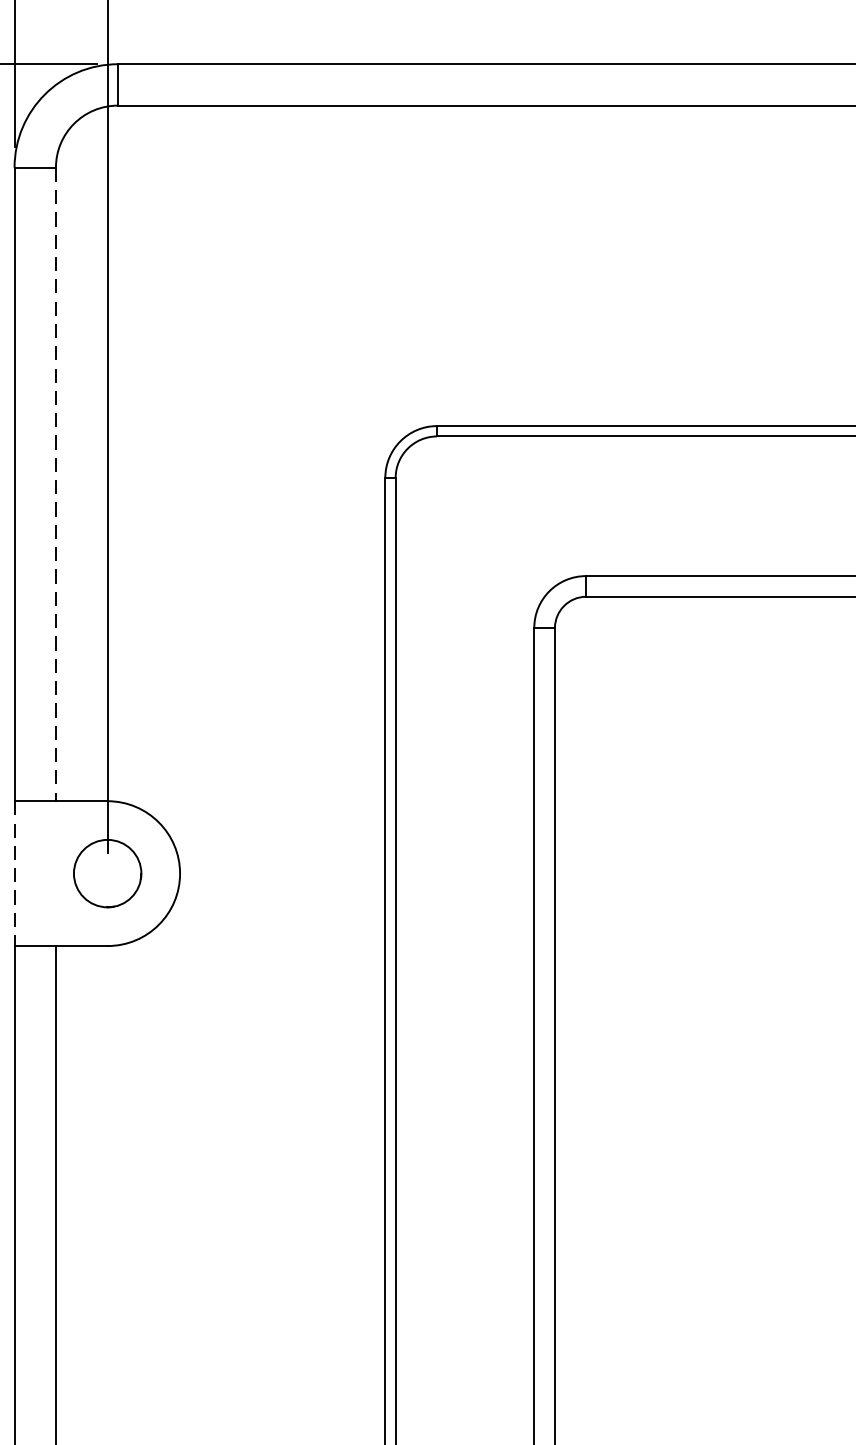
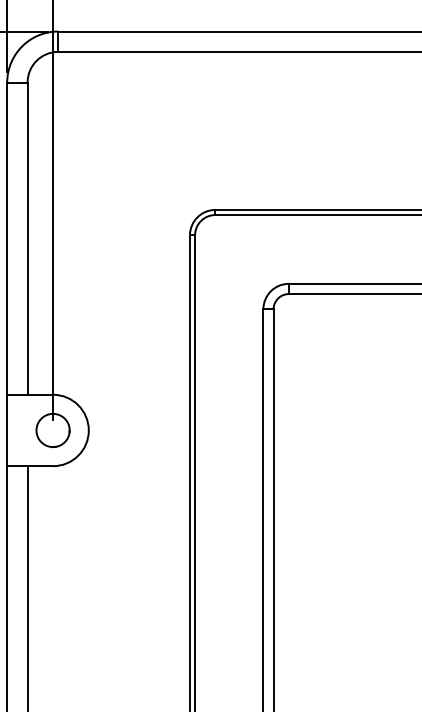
line: (55, 486) -> (27, 239), dashed -> solid
line: (15, 873) -> (7, 430), dashed -> solid

